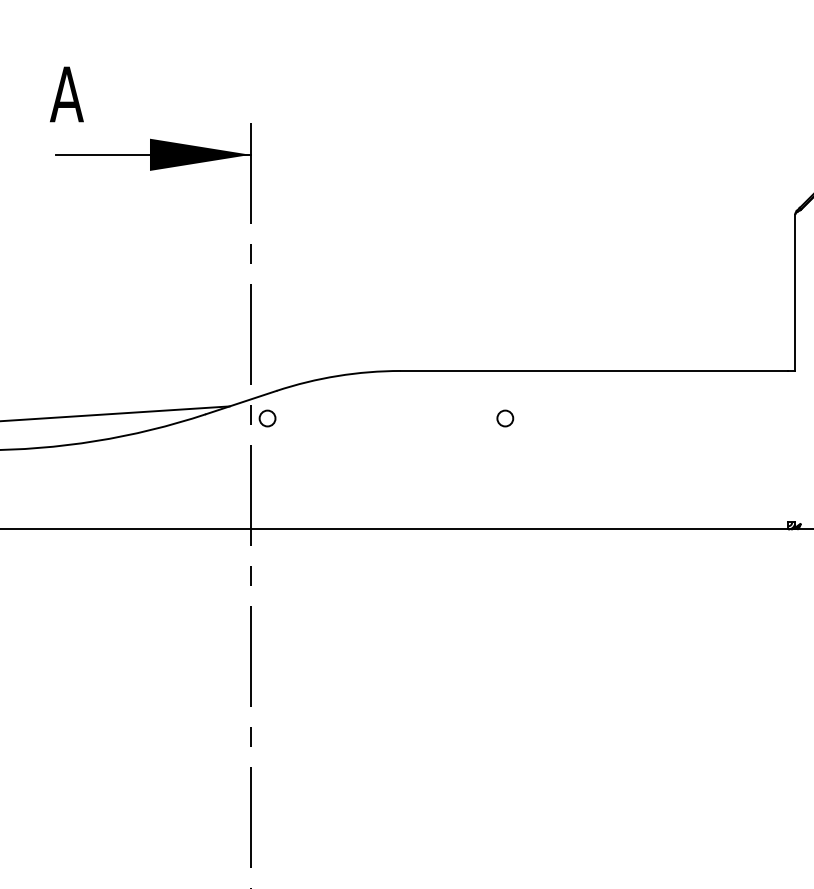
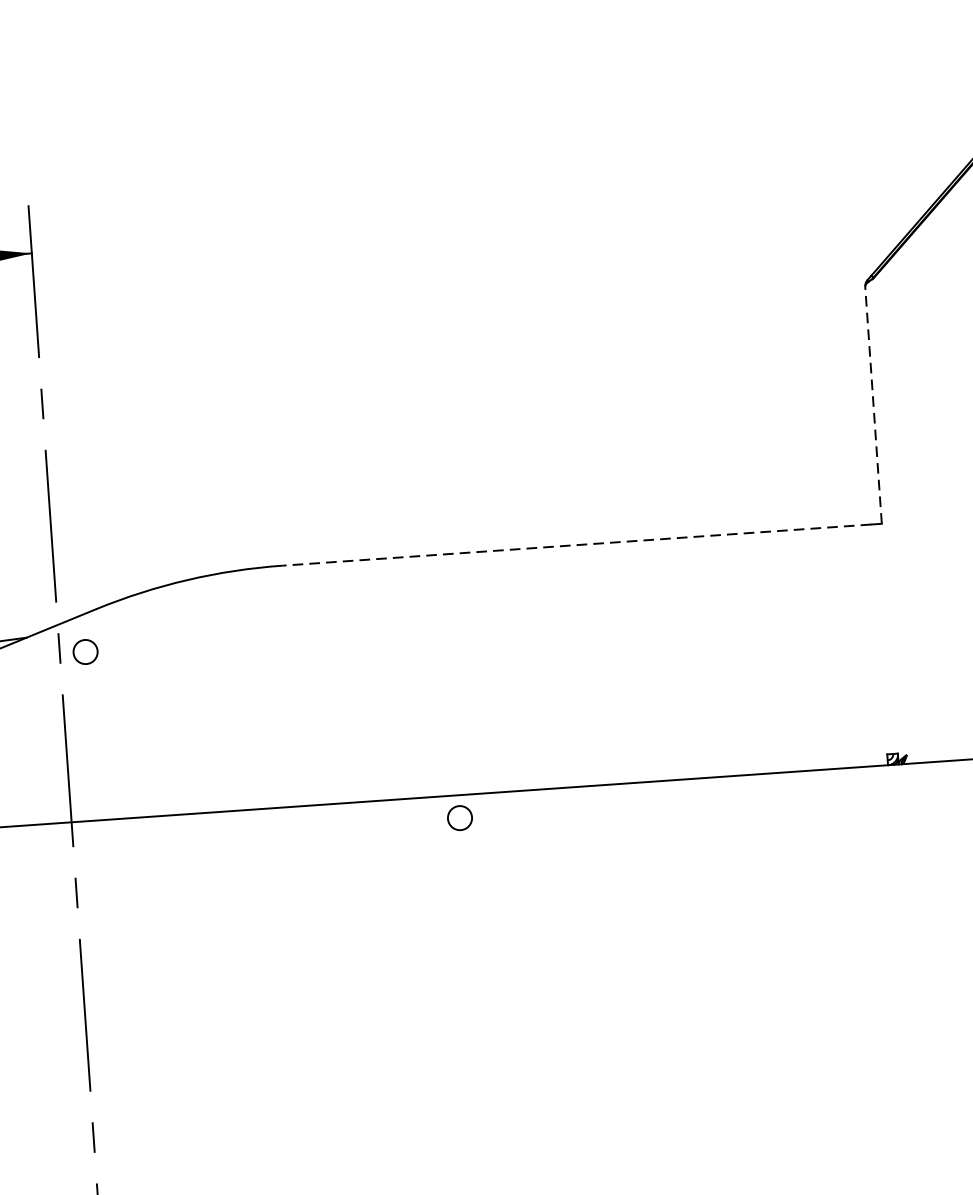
line: (795, 292) -> (873, 404), solid -> dashed
line: (594, 370) -> (576, 544), solid -> dashed
circle: (505, 418) -> (460, 818), moved

